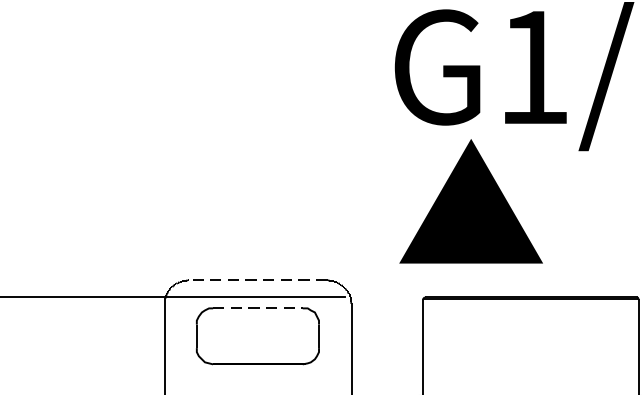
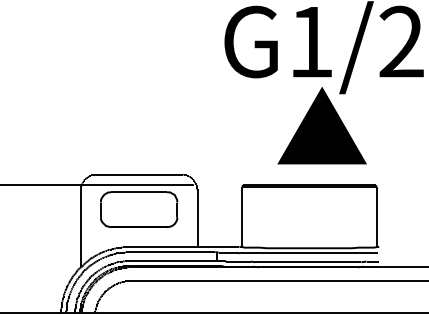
text: (470, 201) -> (321, 125), moved
line: (256, 279) -> (138, 174), dashed -> solid
line: (258, 308) -> (139, 192), dashed -> solid

